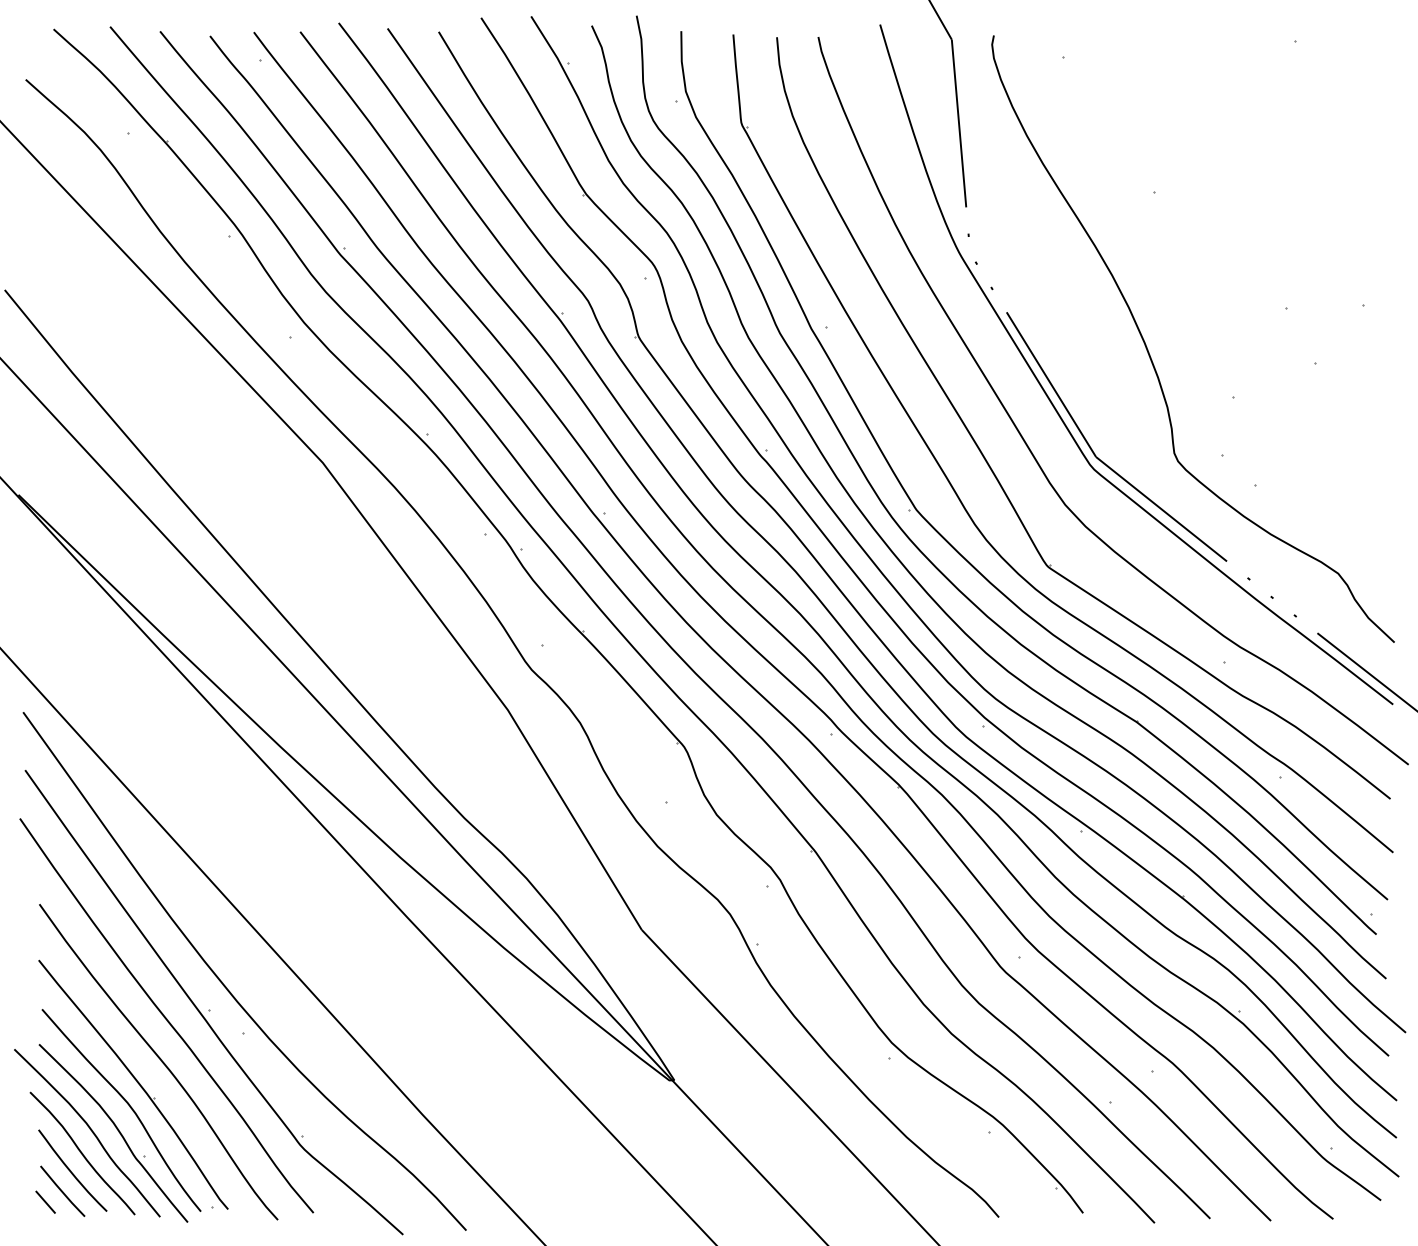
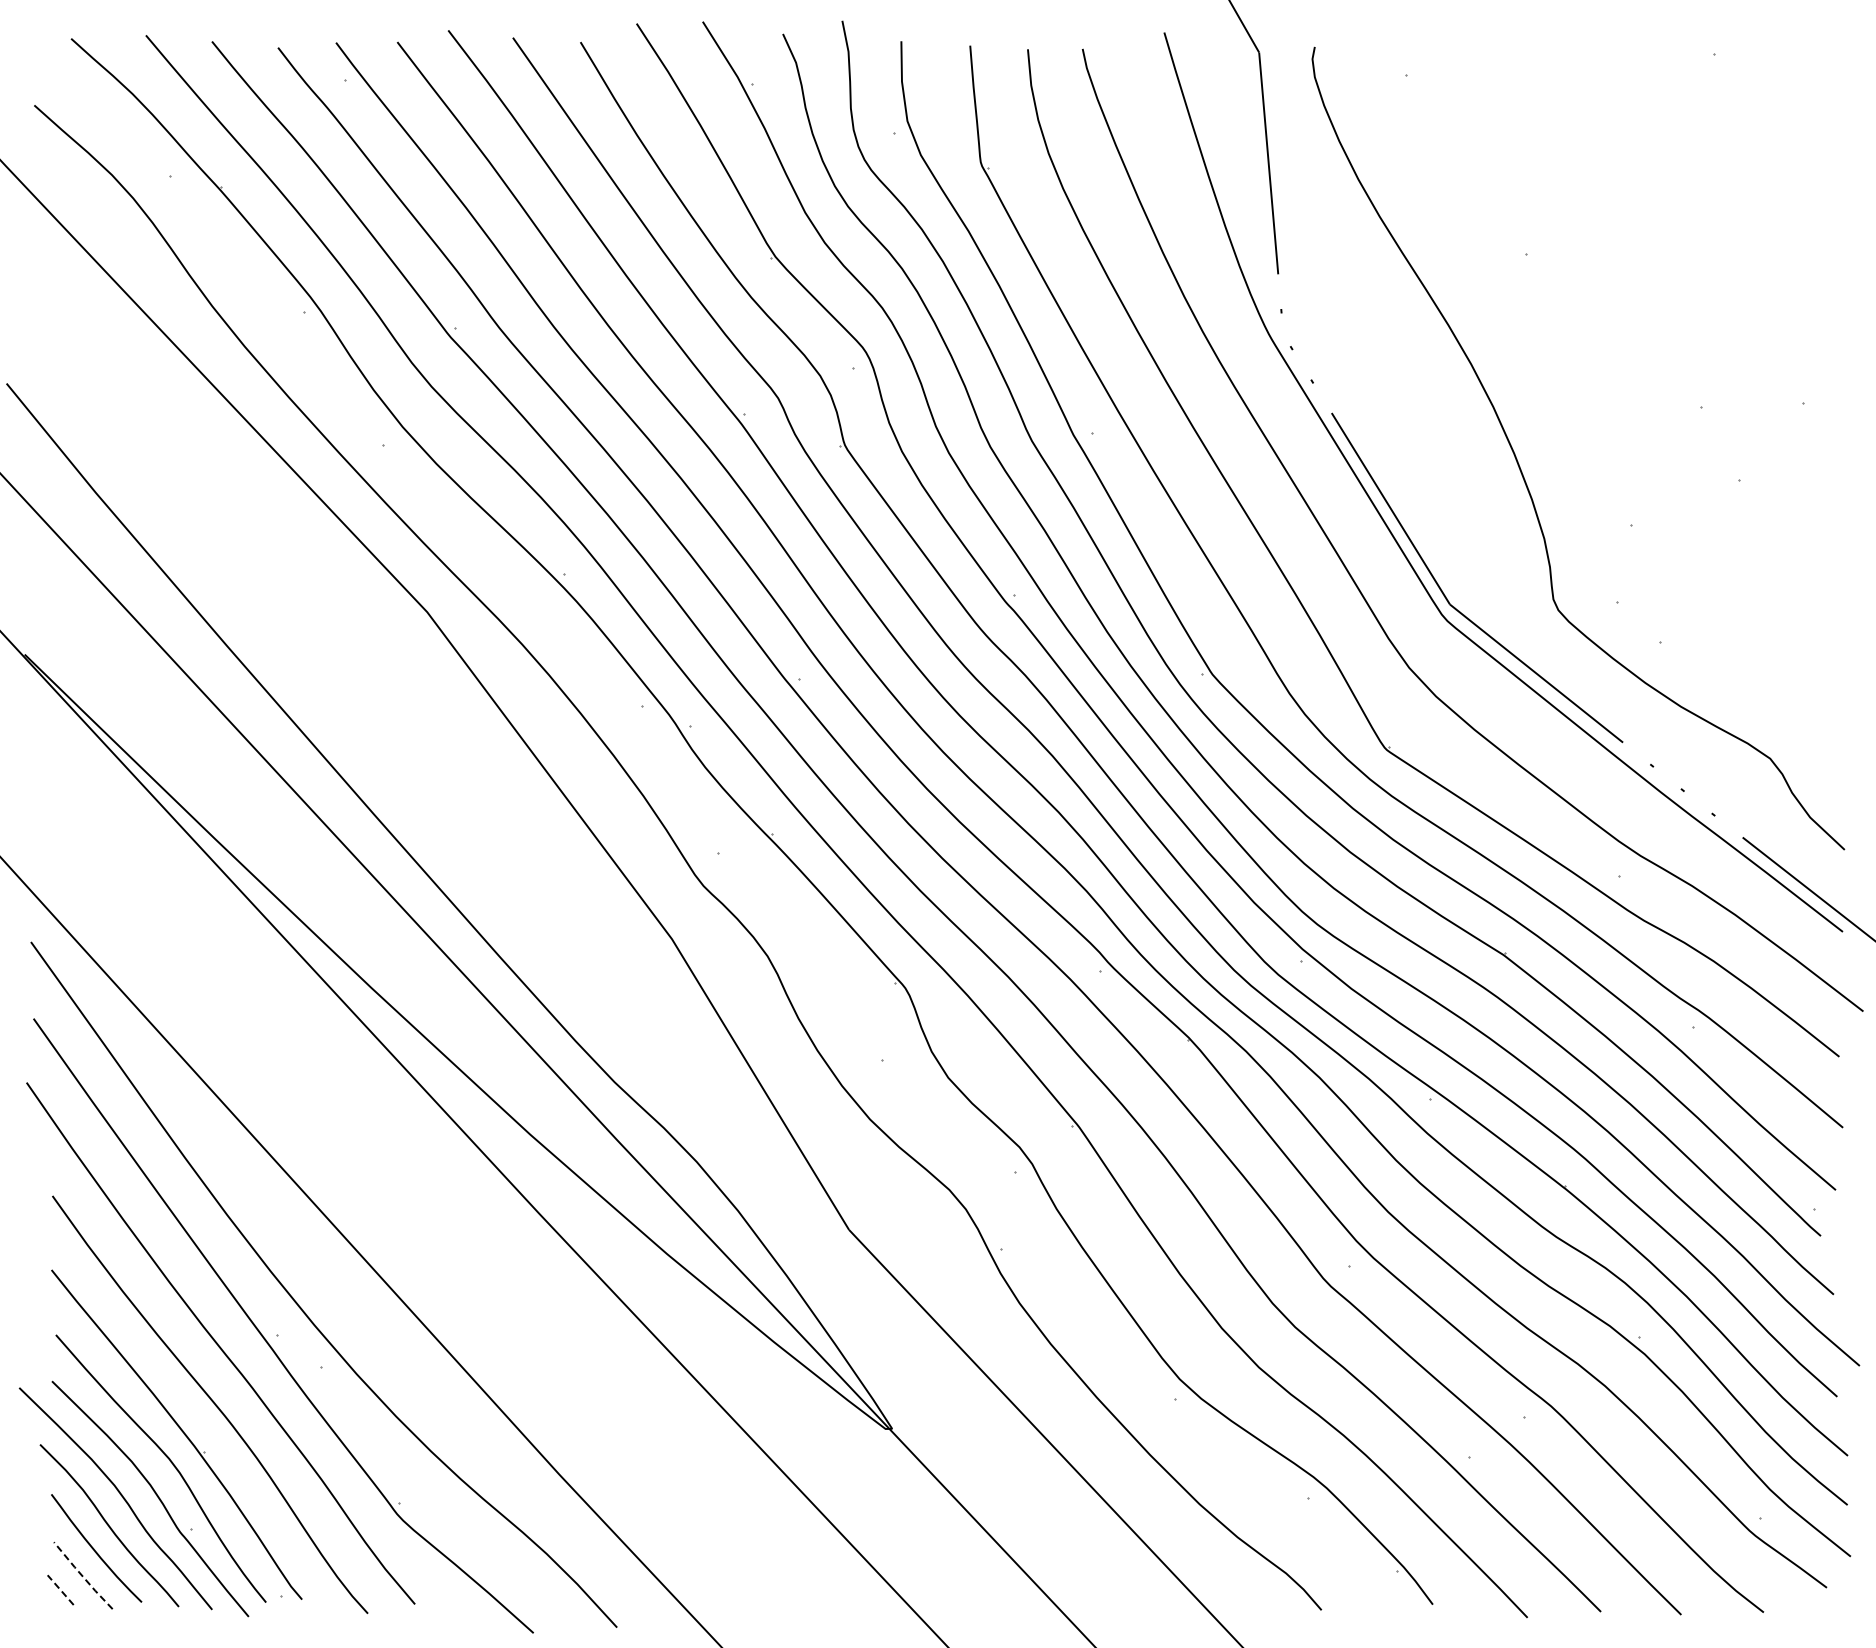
line: (62, 1191) -> (82, 1576), solid -> dashed
line: (45, 1202) -> (60, 1590), solid -> dashed

